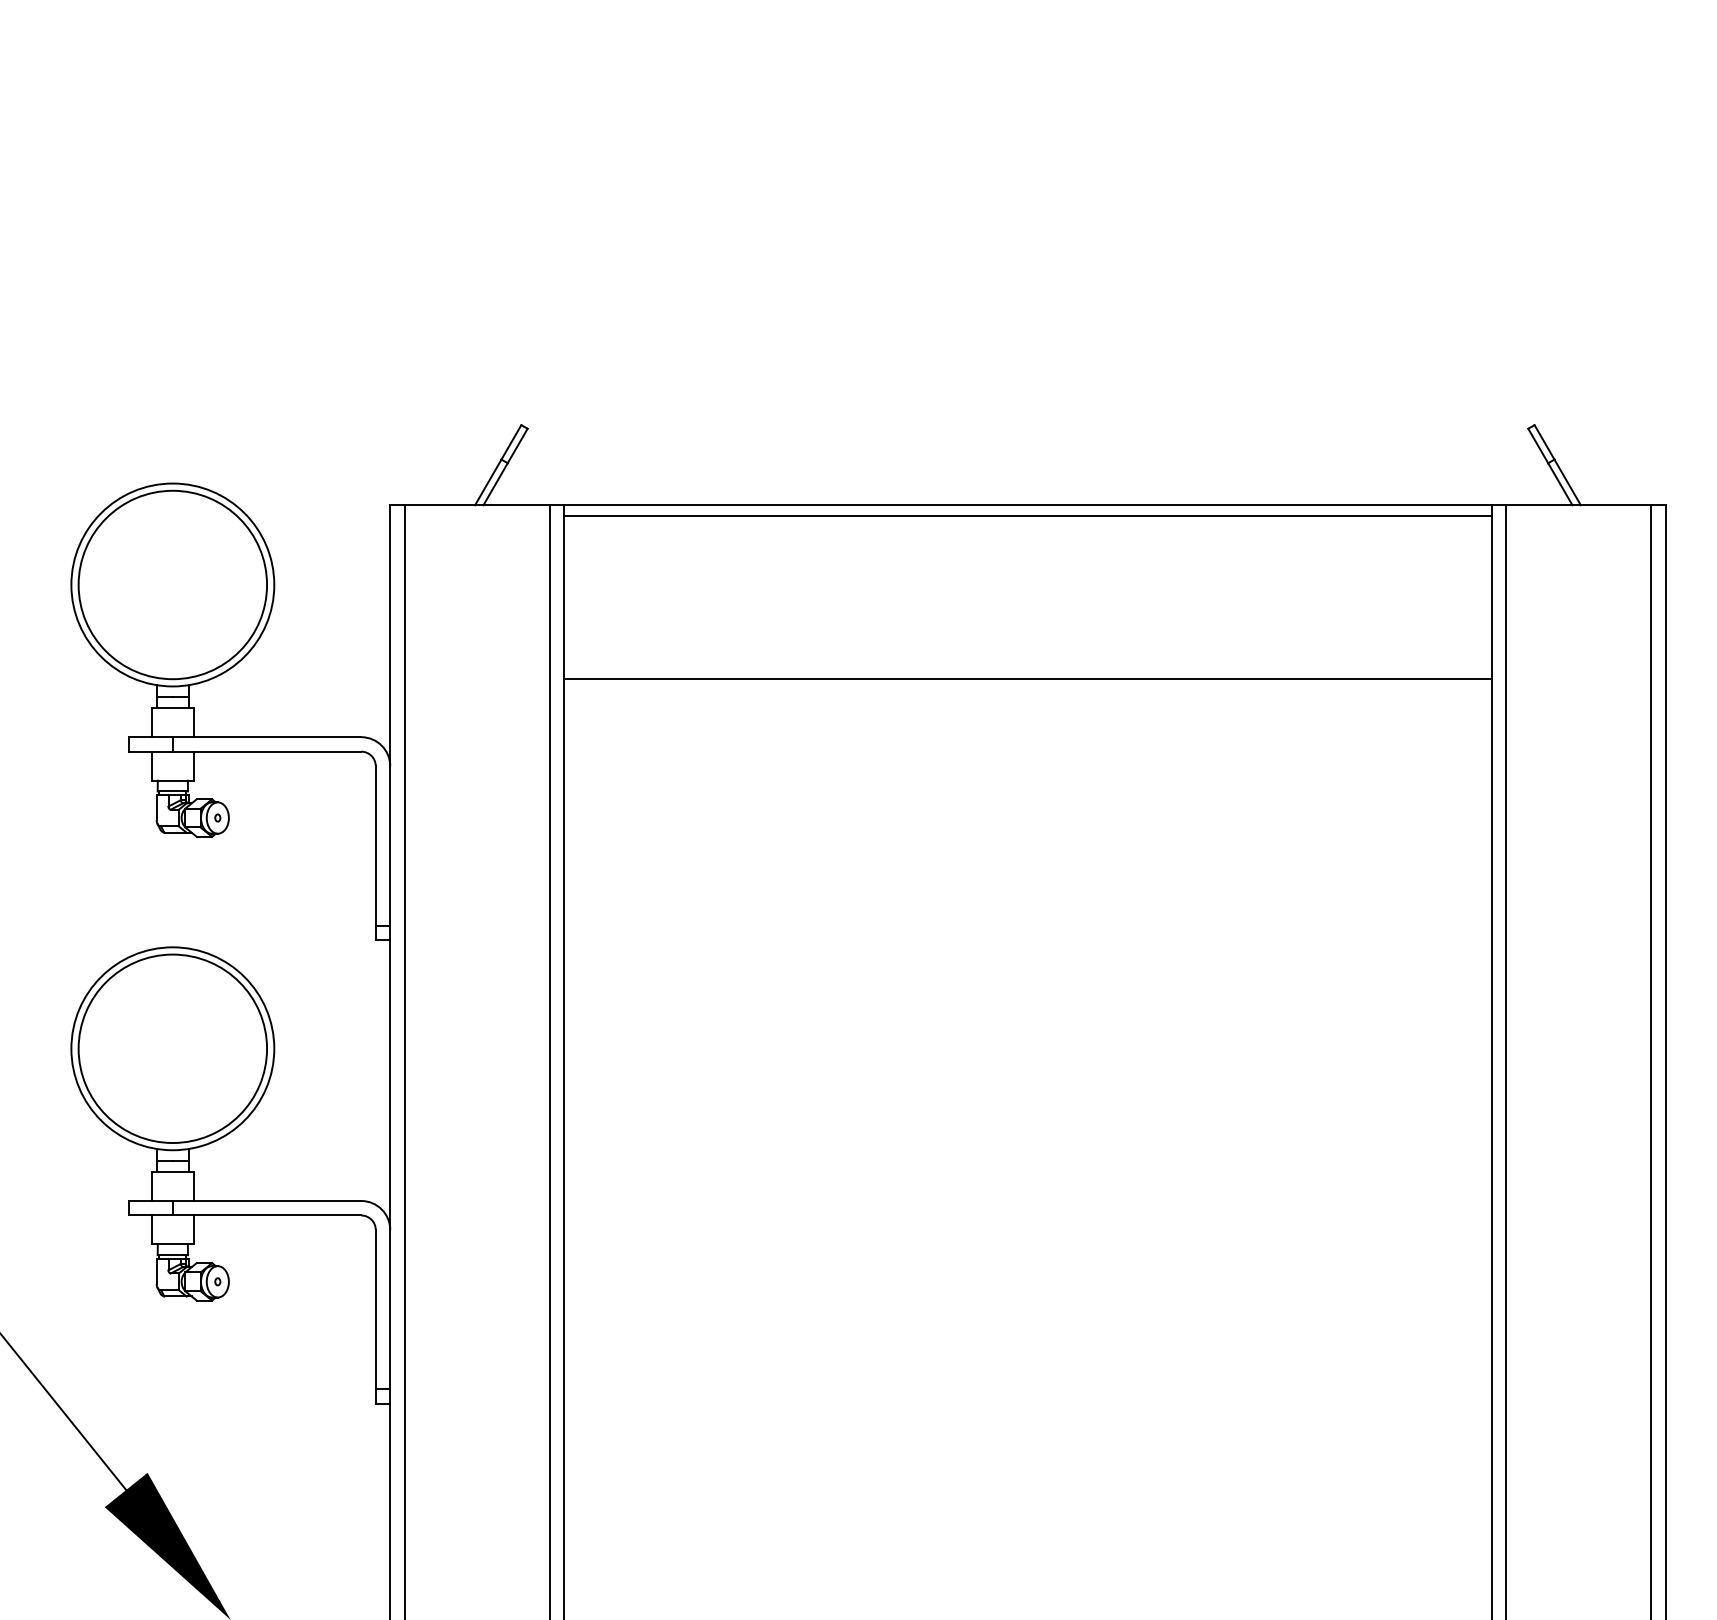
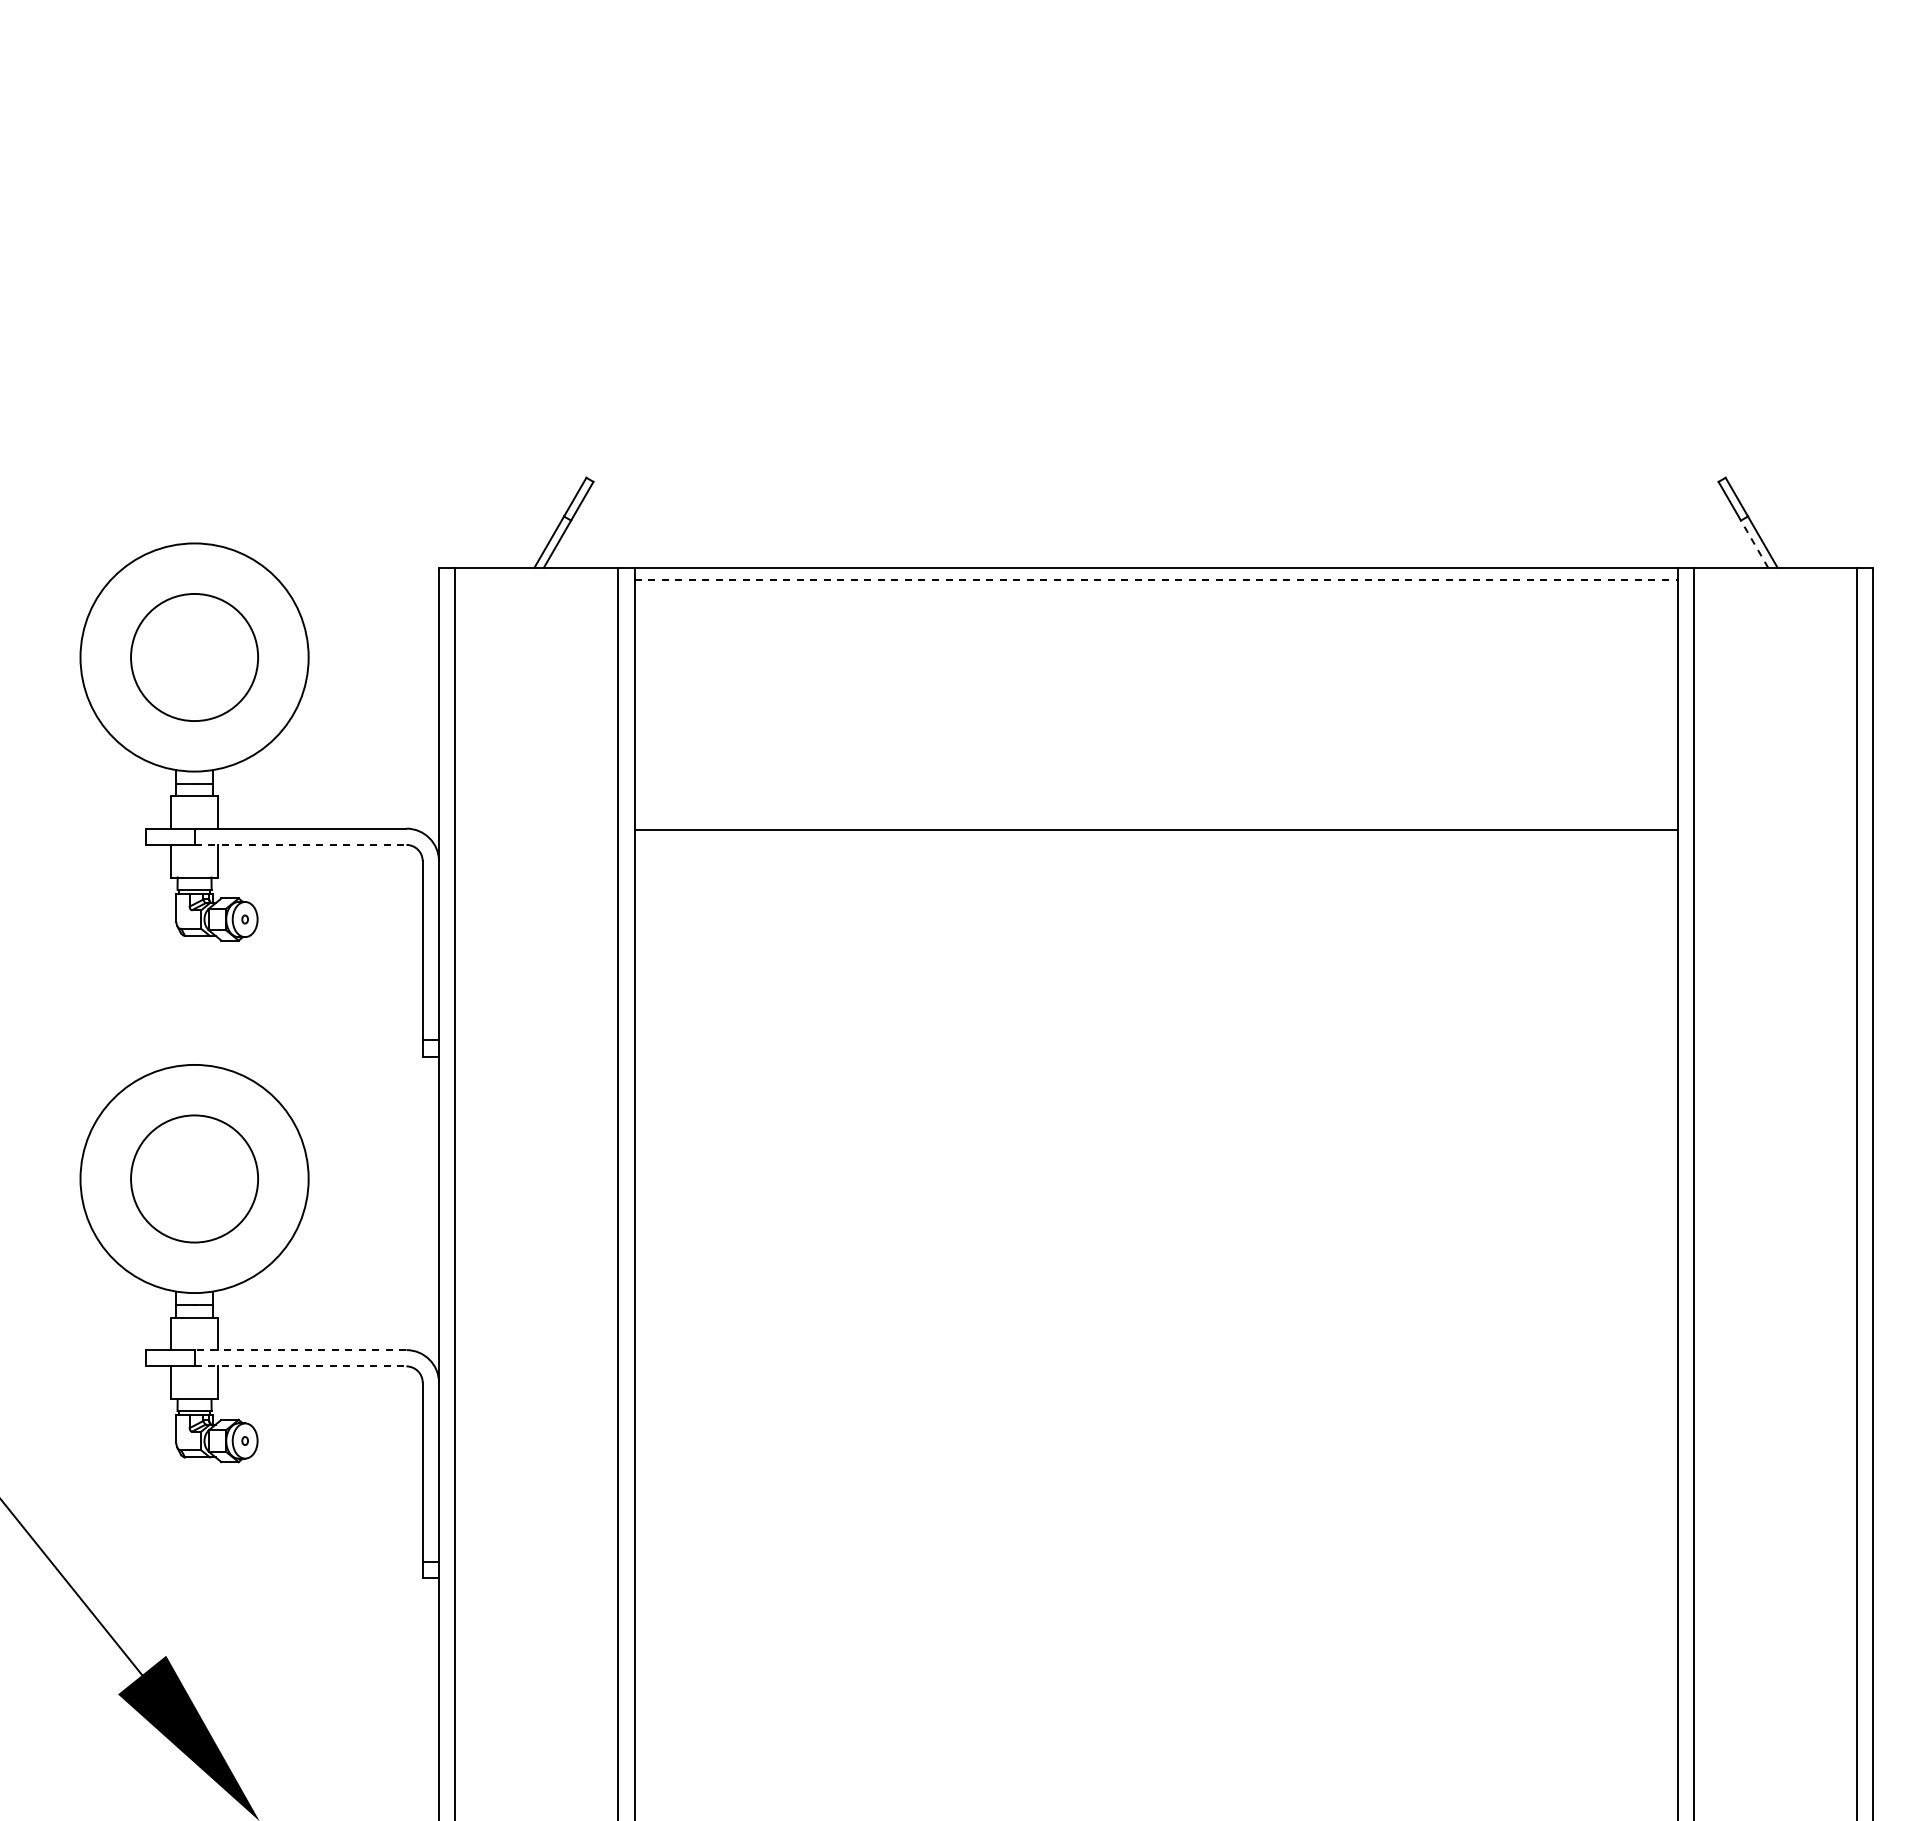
line: (1560, 483) -> (1754, 543), solid -> dashed
line: (1028, 516) -> (1156, 580), solid -> dashed
circle: (172, 584) -> (194, 657), size x0.6
line: (1027, 679) -> (1155, 830), moved
line: (267, 751) -> (300, 844), solid -> dashed
circle: (172, 1048) -> (194, 1178), size x0.6
line: (267, 1201) -> (300, 1350), solid -> dashed
line: (267, 1215) -> (300, 1366), solid -> dashed

